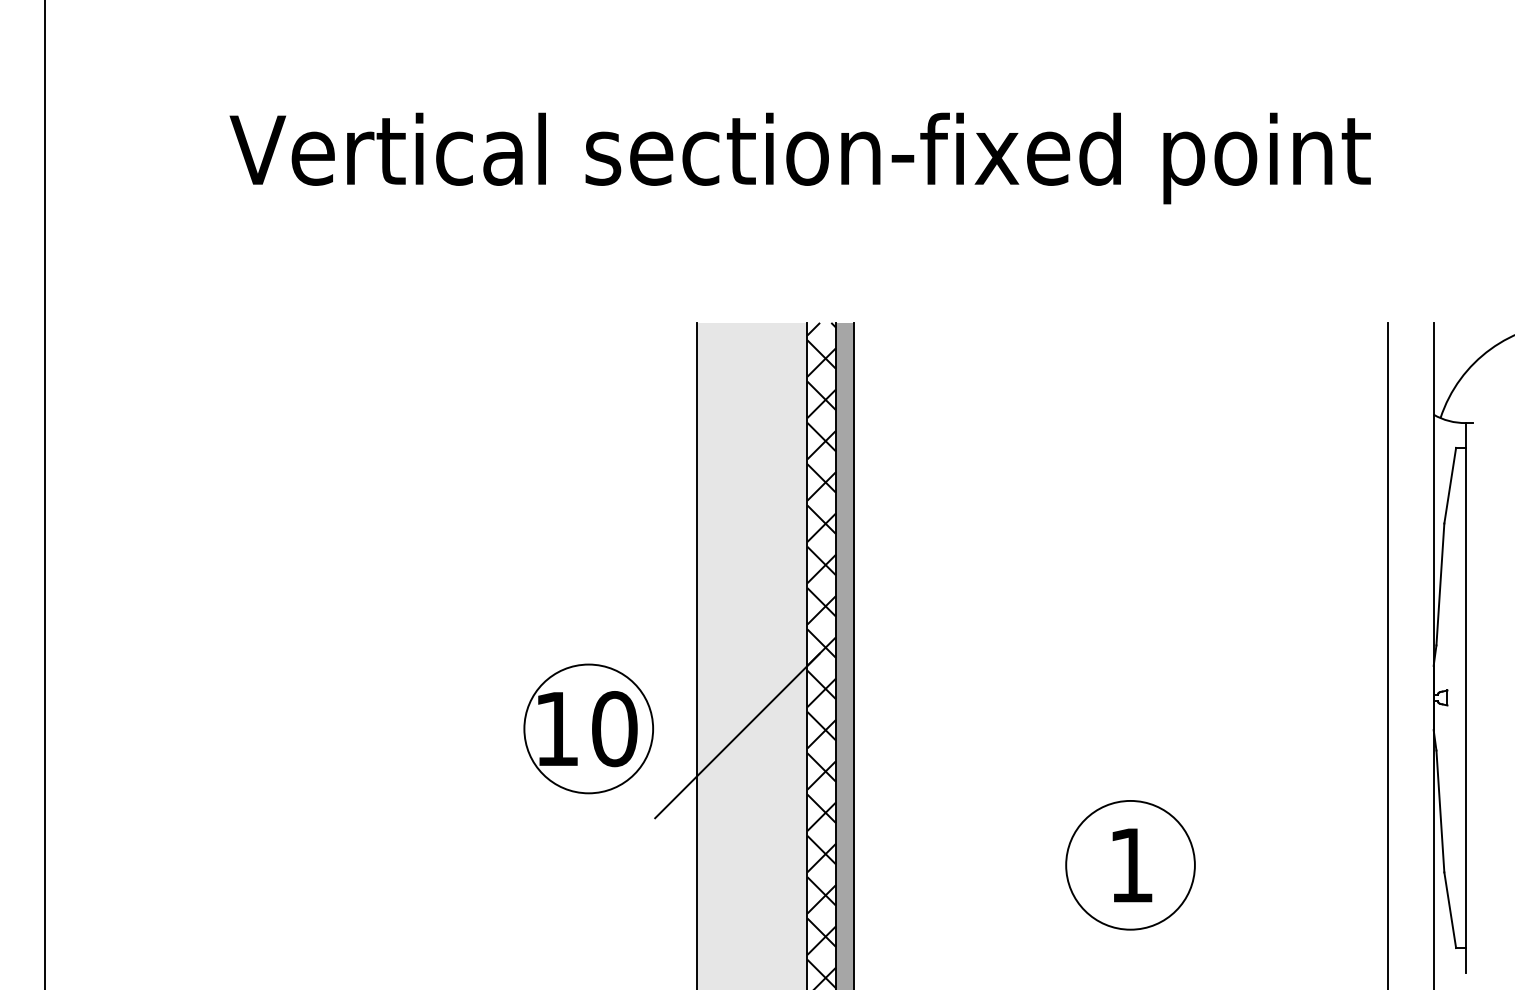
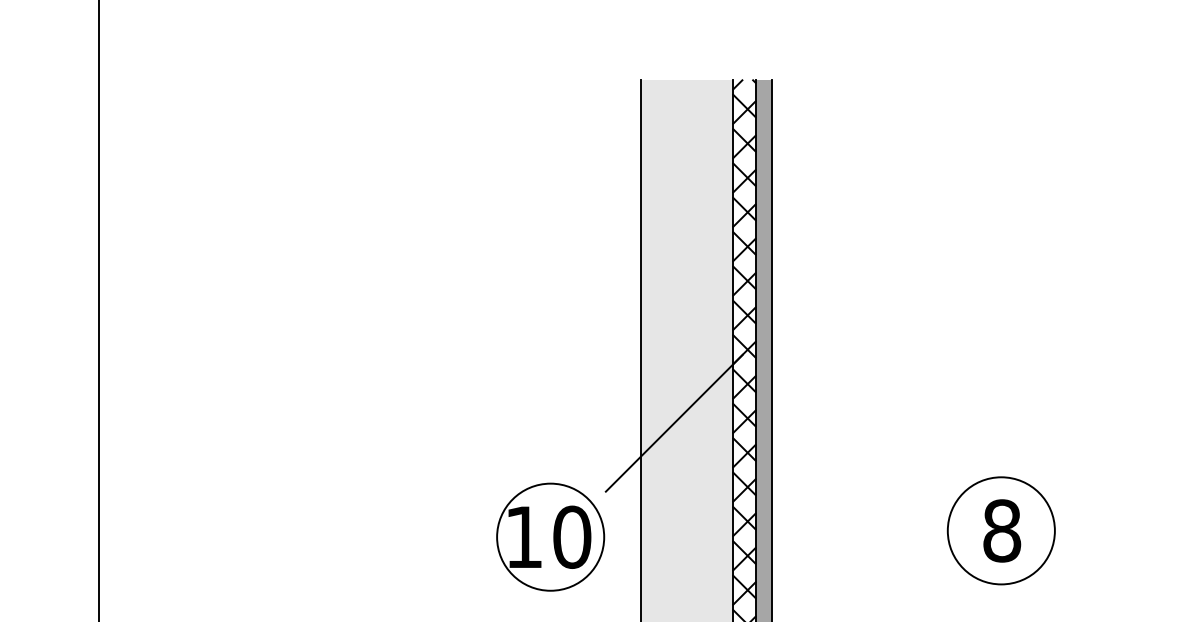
part: (588, 728) -> (550, 536), moved
text: (1131, 865) -> (1002, 531), 1 -> 8

